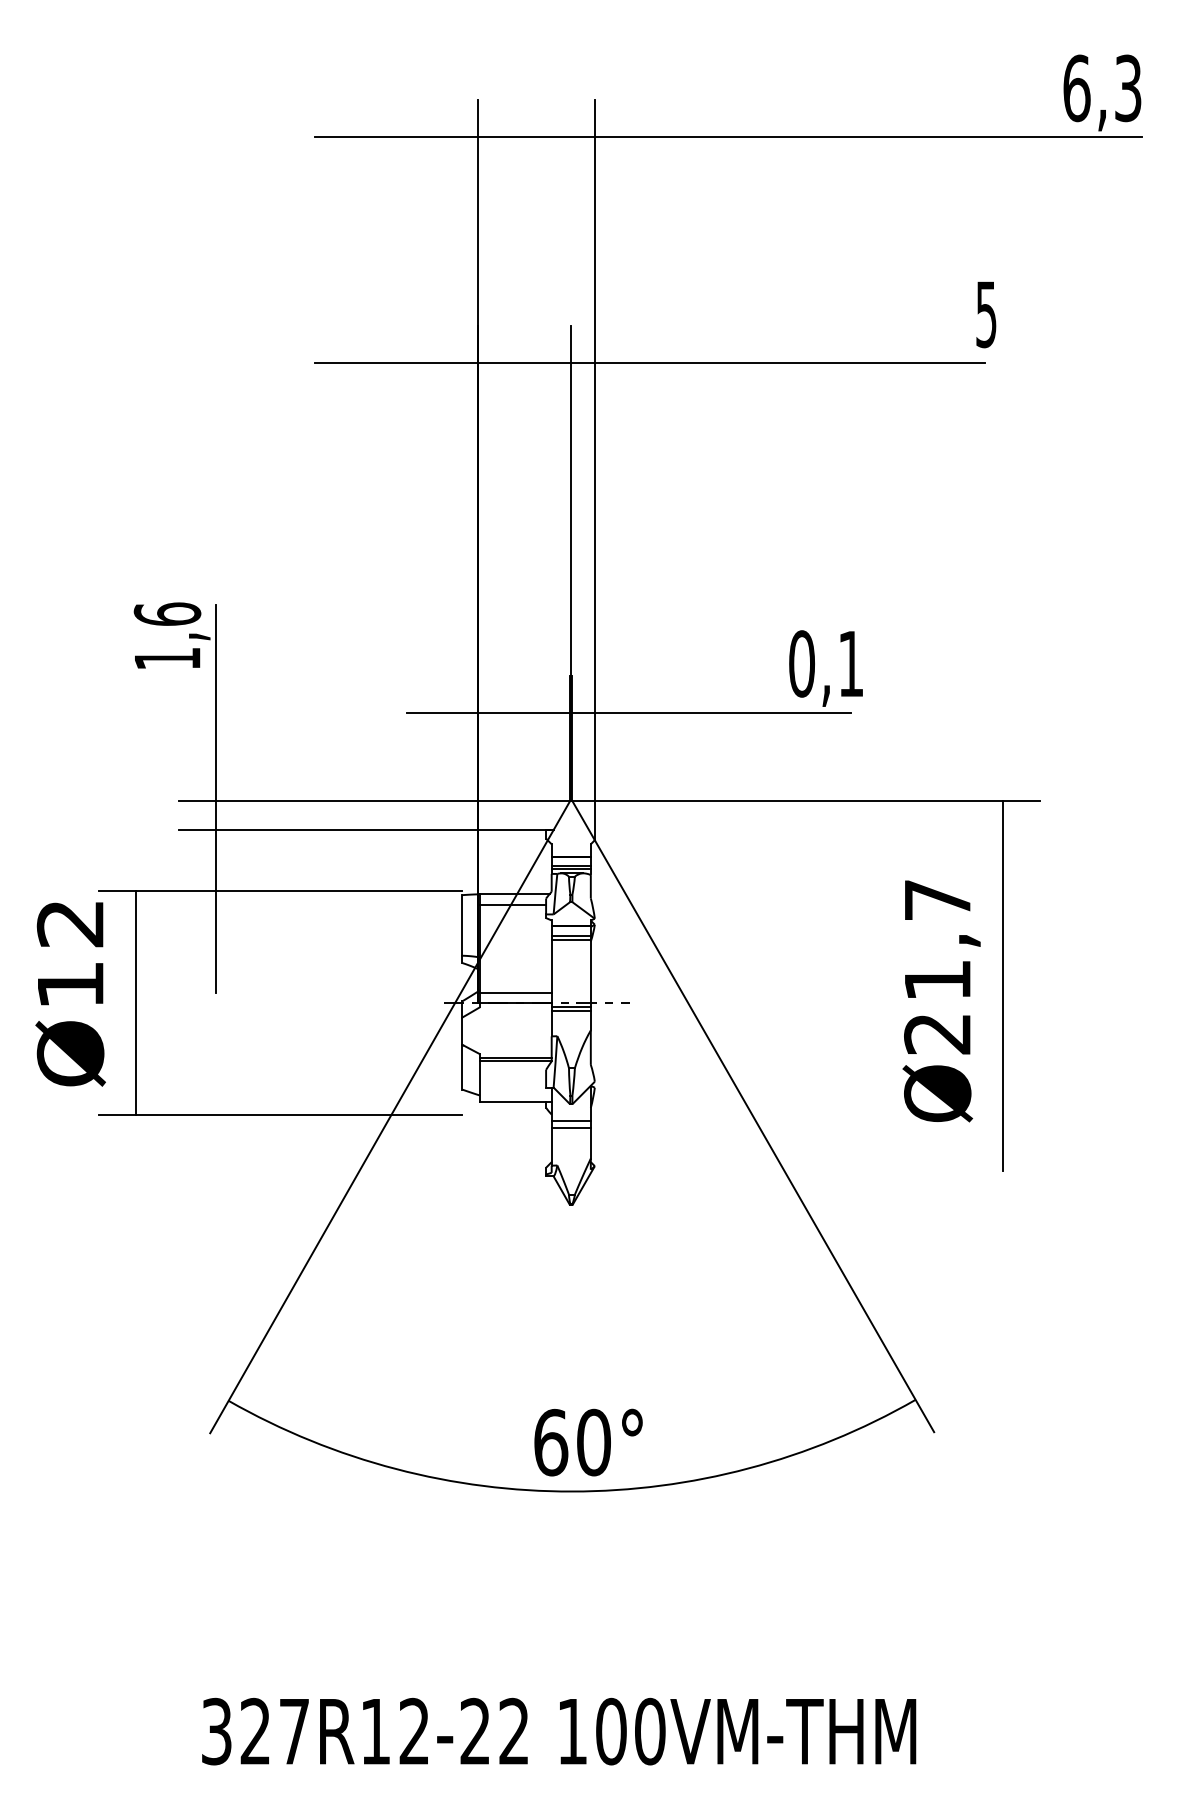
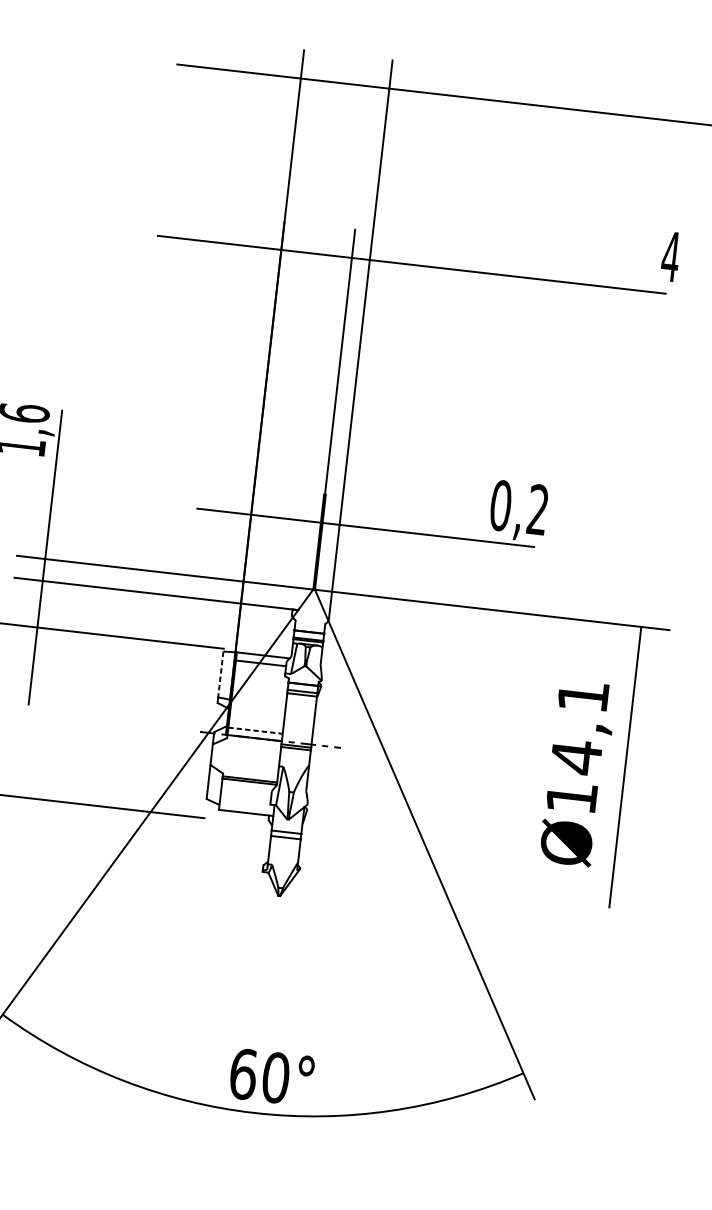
text: (986, 314) -> (670, 256), 5 -> 4
text: (850, 663) -> (537, 509), 0,1 -> 0,2
line: (462, 925) -> (220, 674), solid -> dashed
text: (937, 967) -> (577, 747), Ø21,7 -> Ø14,1
line: (515, 993) -> (255, 730), solid -> dashed

